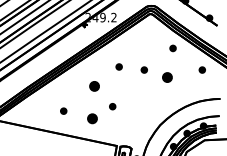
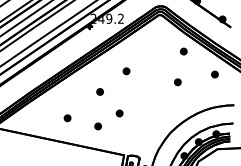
part: (143, 69) -> (152, 73), removed
part: (167, 76) -> (177, 81), size x0.62
part: (93, 86) -> (99, 92), size x0.62
part: (92, 118) -> (98, 126), size x0.62

